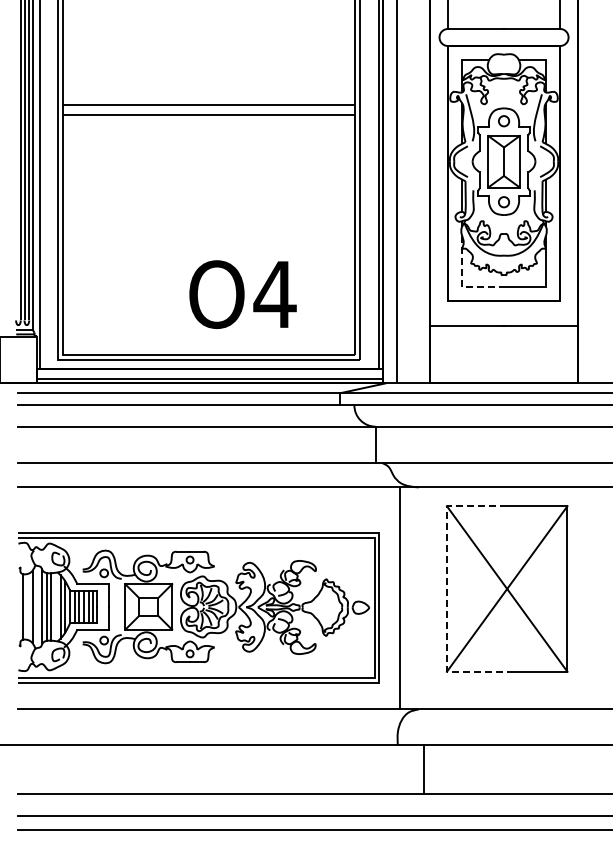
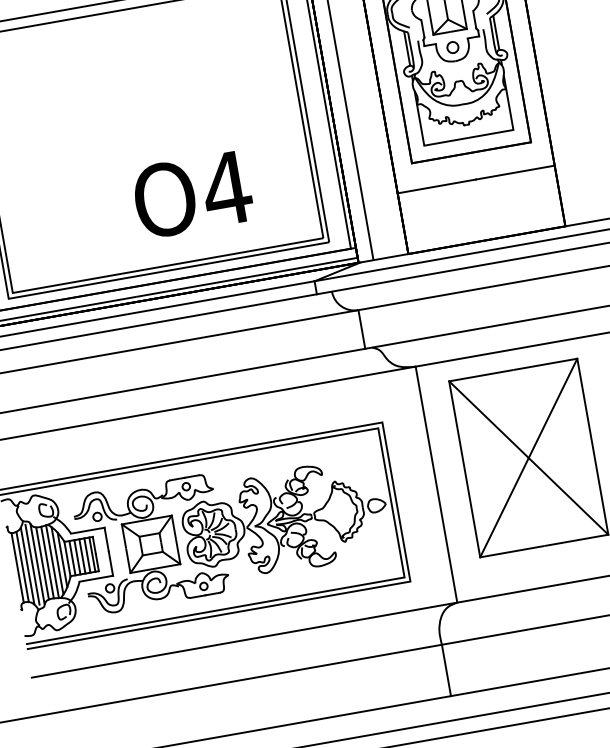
line: (462, 283) -> (424, 141), dashed -> solid
line: (446, 588) -> (464, 468), dashed -> solid
line: (399, 598) -> (436, 484), moved
line: (27, 606) -> (22, 566), added
line: (37, 606) -> (32, 564), added
line: (55, 606) -> (51, 561), added
line: (423, 769) -> (446, 670), moved

